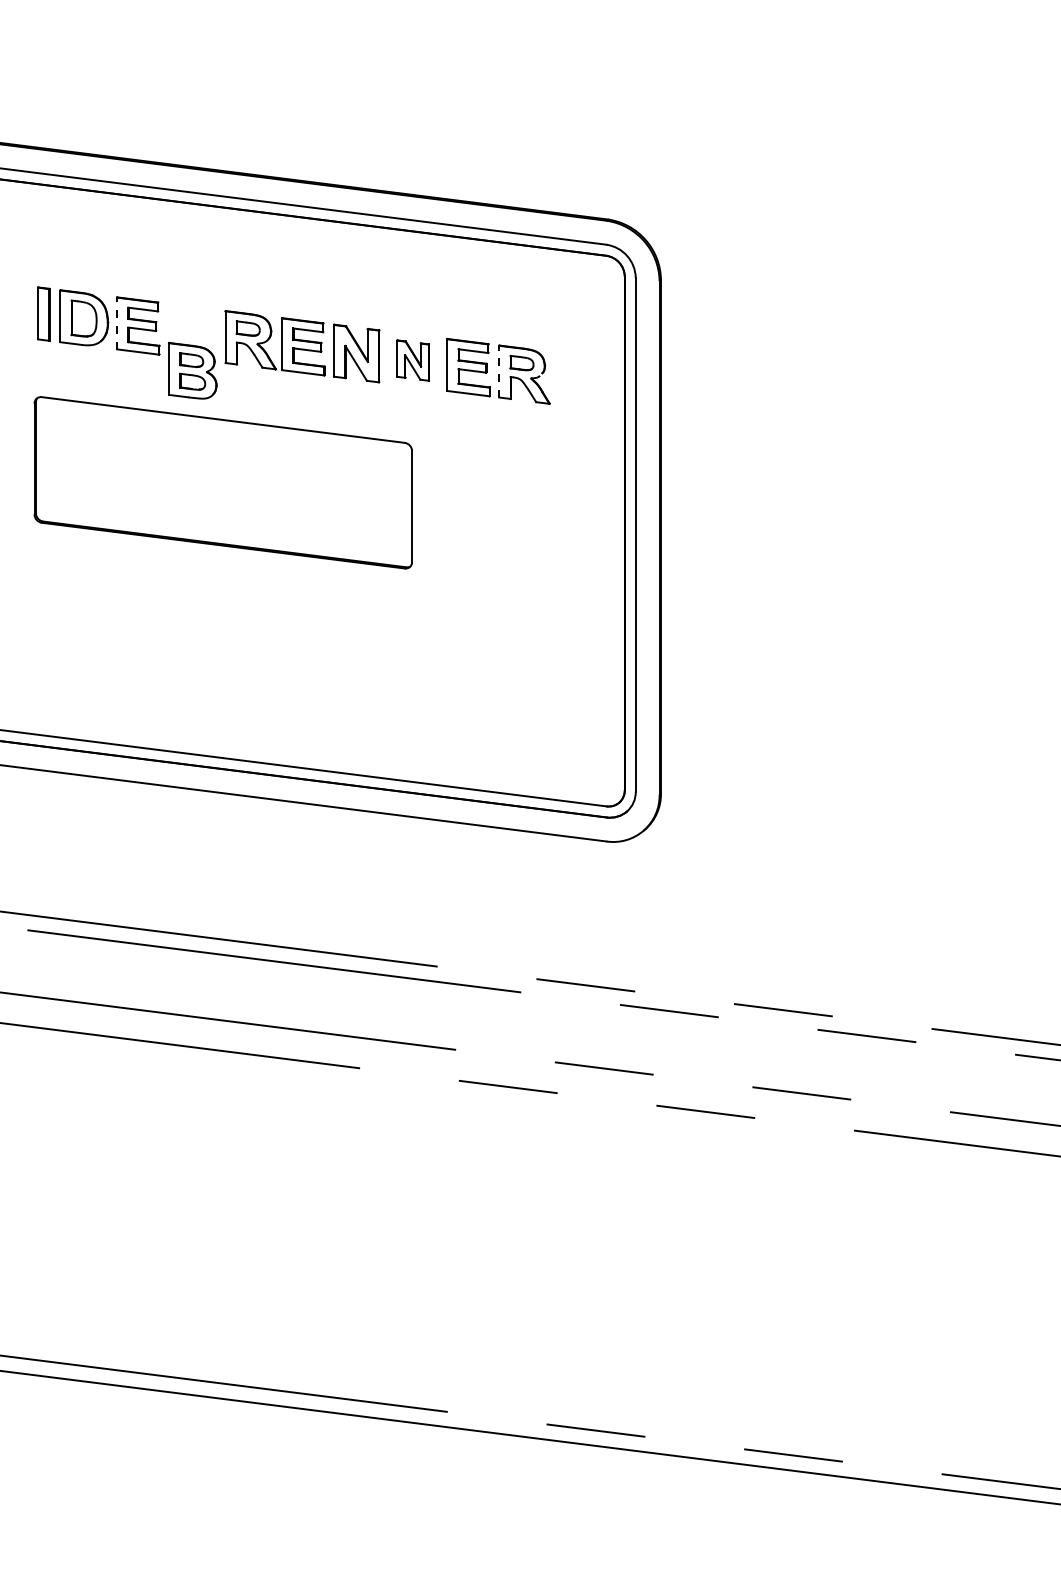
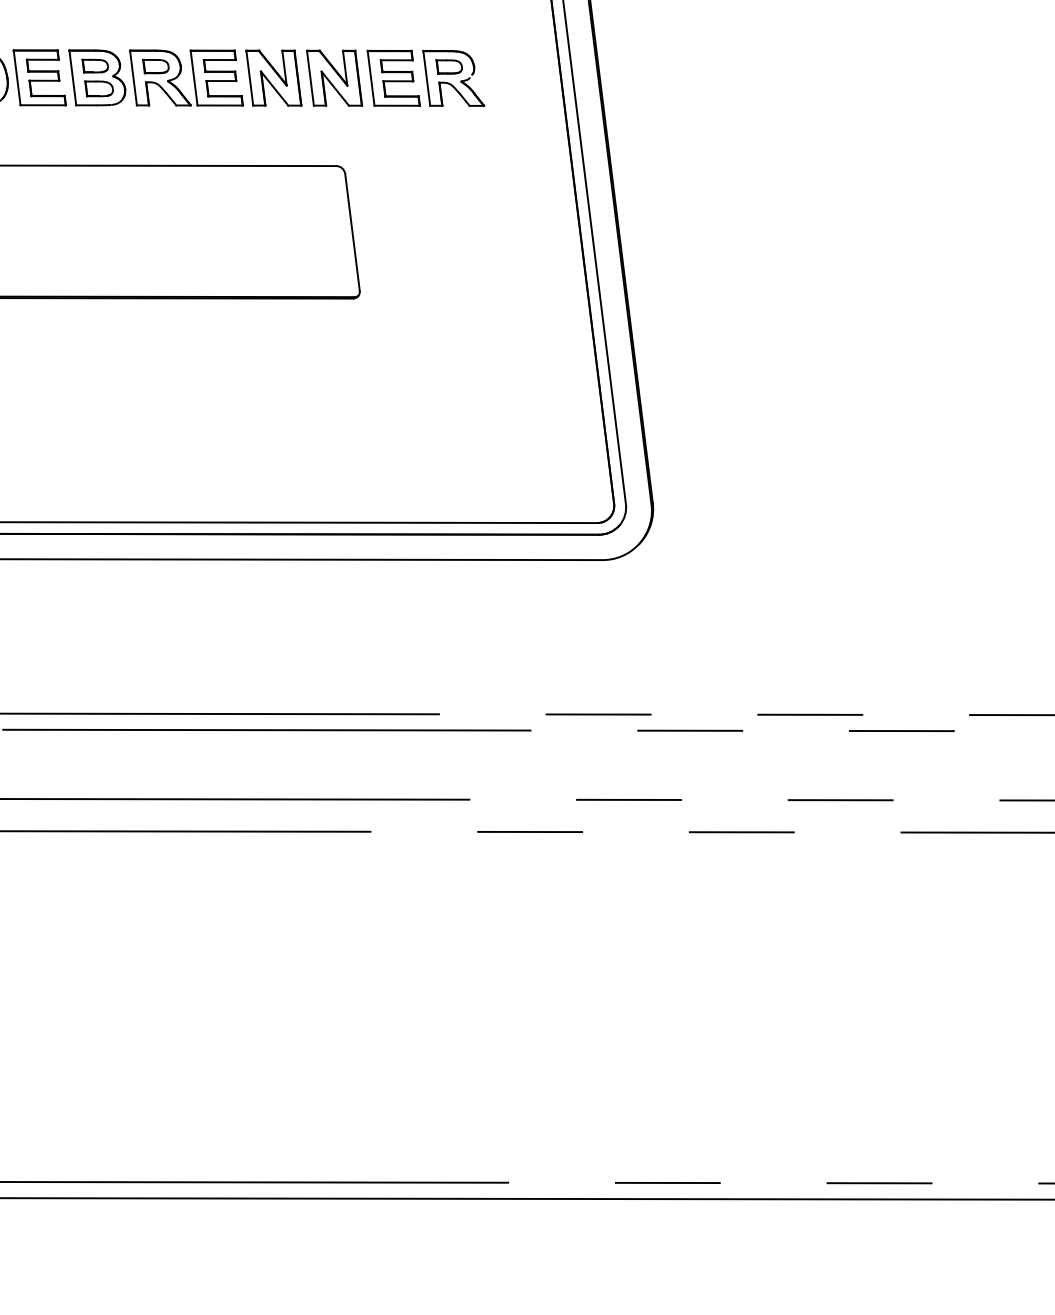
line: (117, 323) -> (17, 77), dashed -> solid
part: (412, 360) -> (333, 78), size x1.43
part: (192, 370) -> (97, 76), moved
line: (499, 371) -> (426, 78), dashed -> solid

